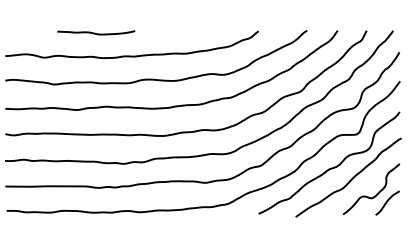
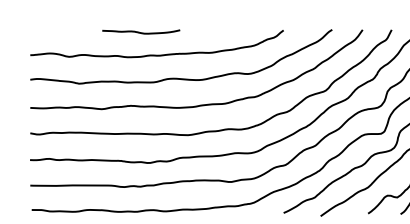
curve: (95, 32) -> (140, 31), moved

